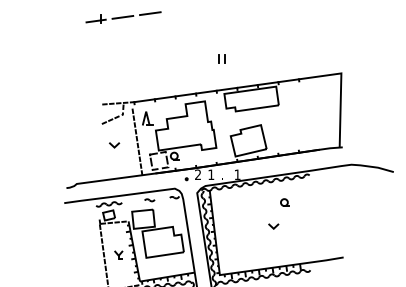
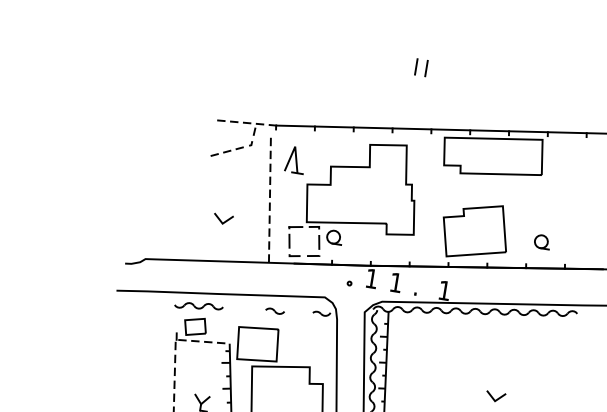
part: (221, 58) -> (420, 66), moved
line: (113, 145) -> (221, 219), moved
text: (197, 174) -> (370, 278), 2 -> 1
part: (284, 202) -> (541, 241), moved

